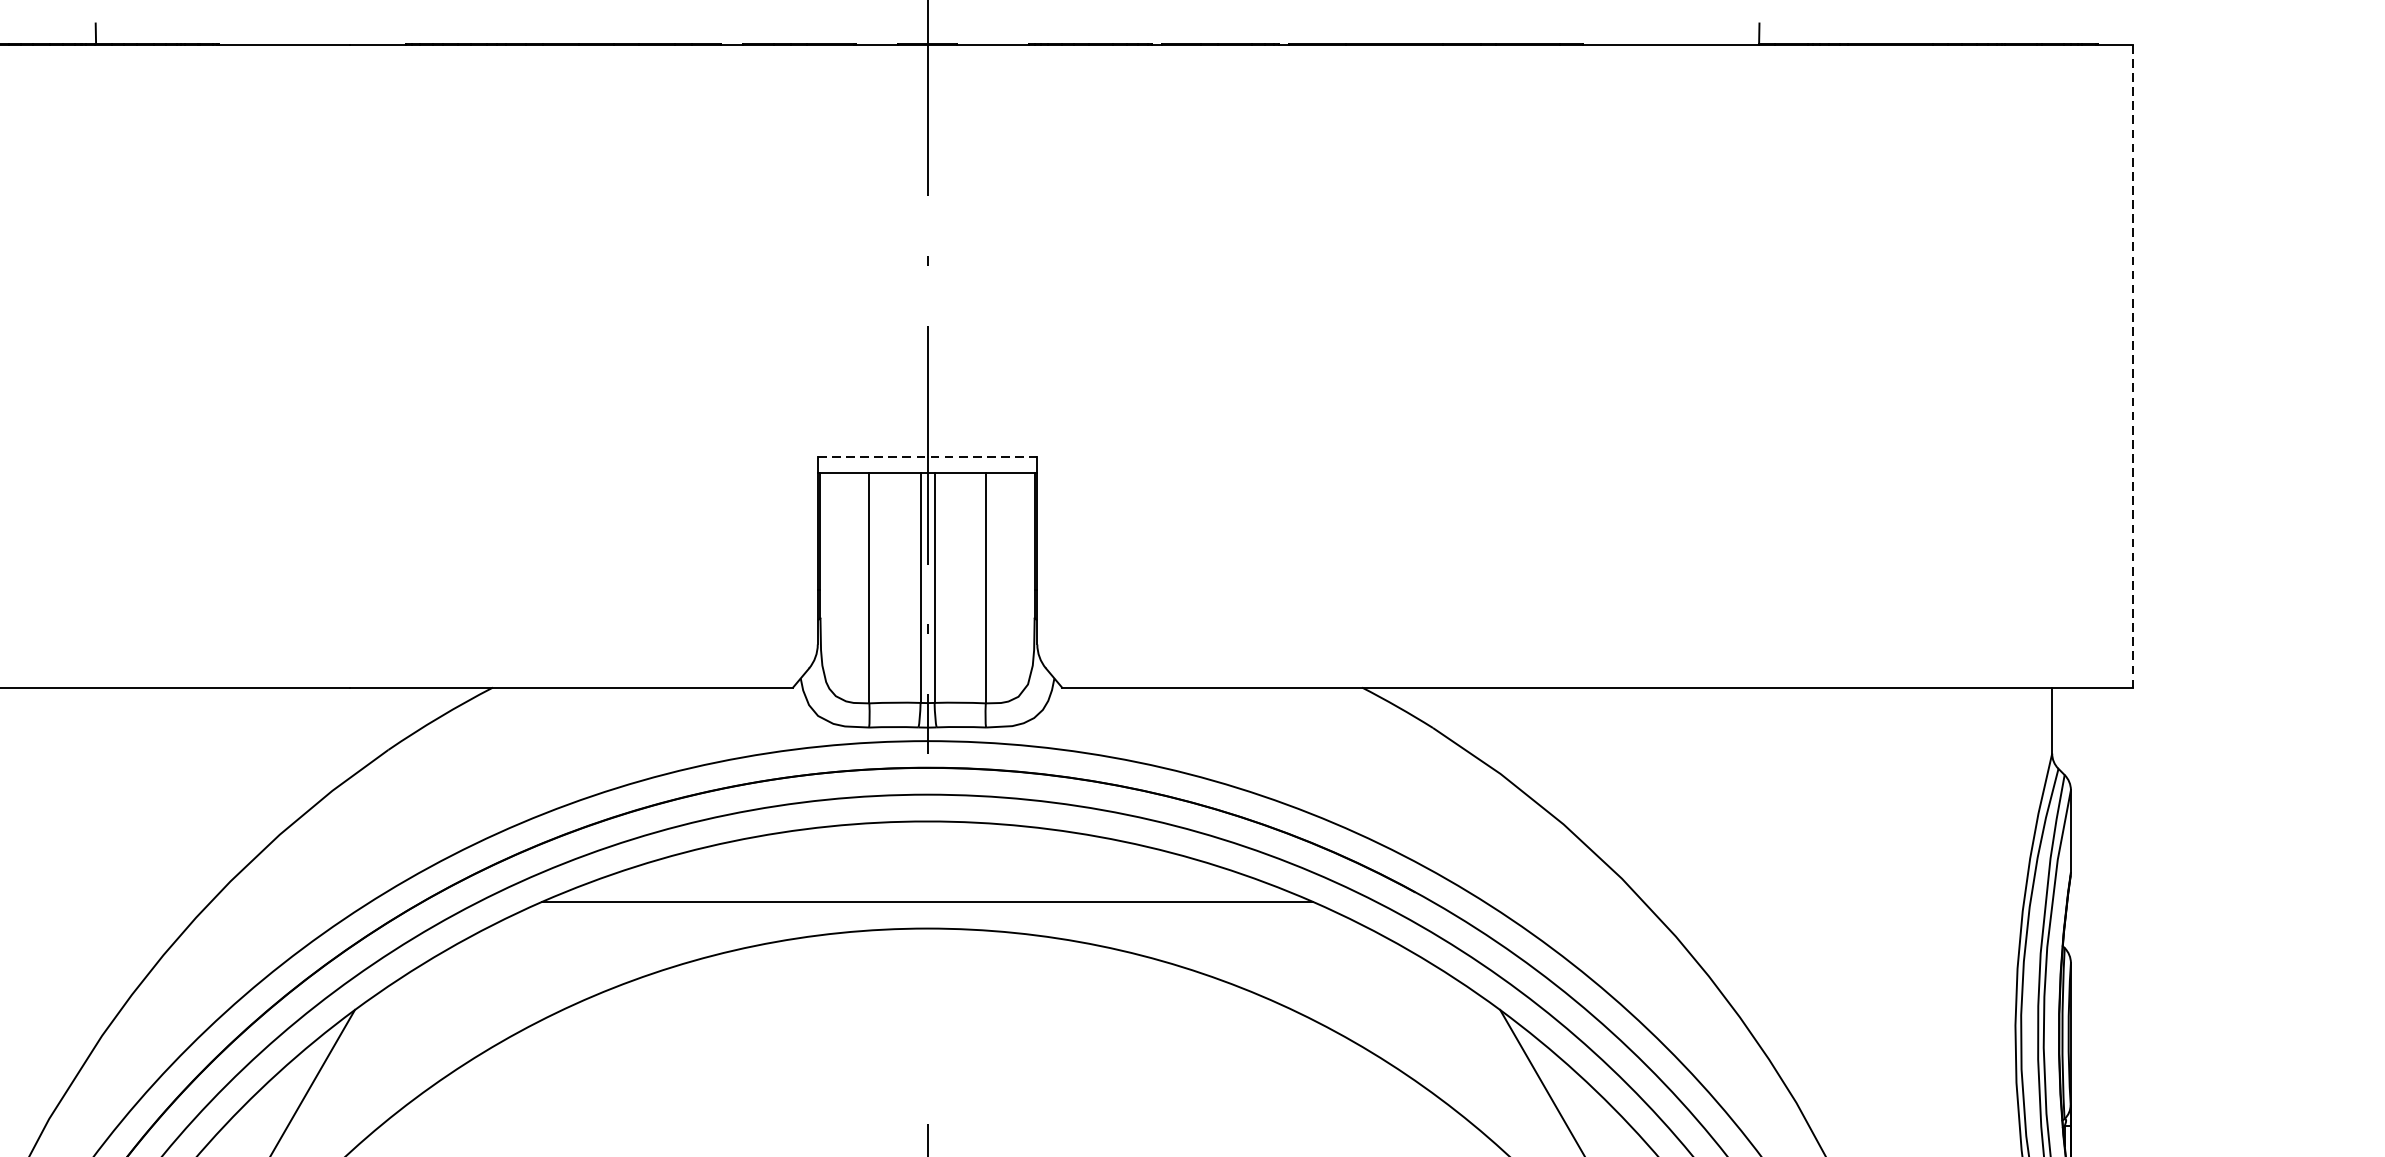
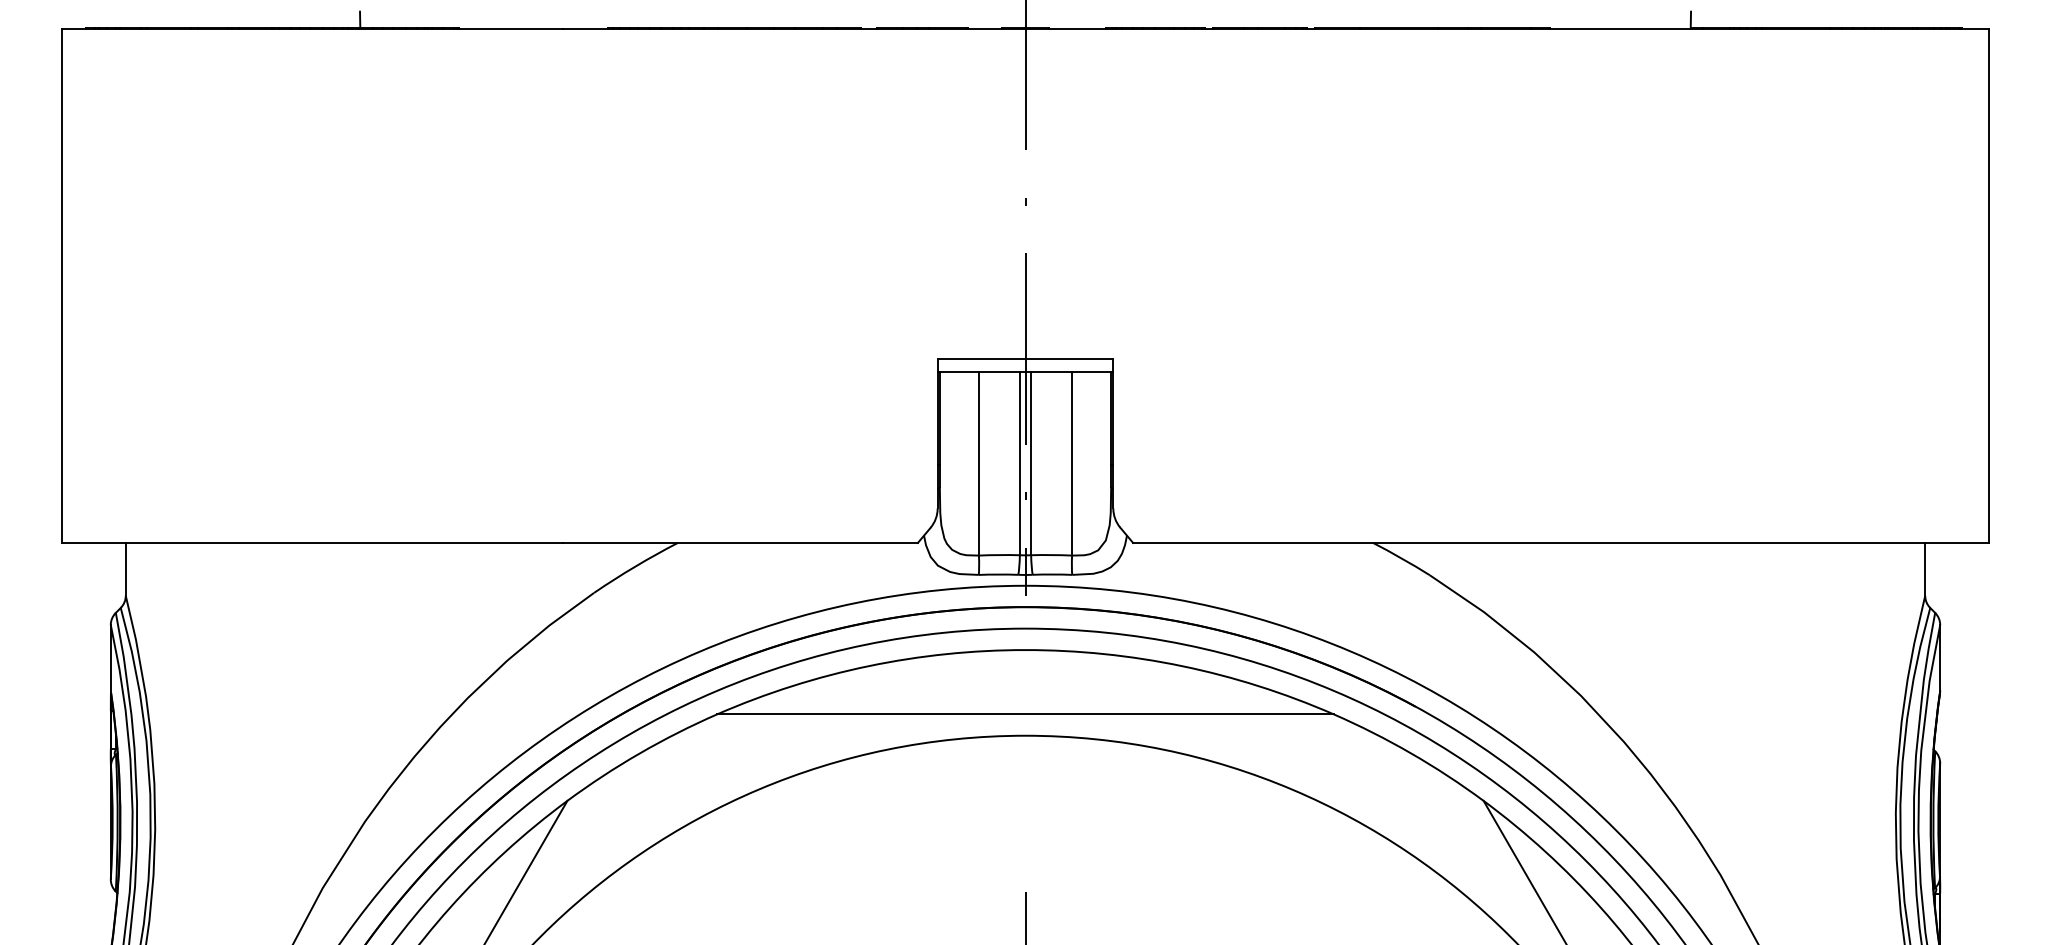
line: (2132, 367) -> (1989, 286), dashed -> solid
line: (927, 457) -> (1025, 358), dashed -> solid

